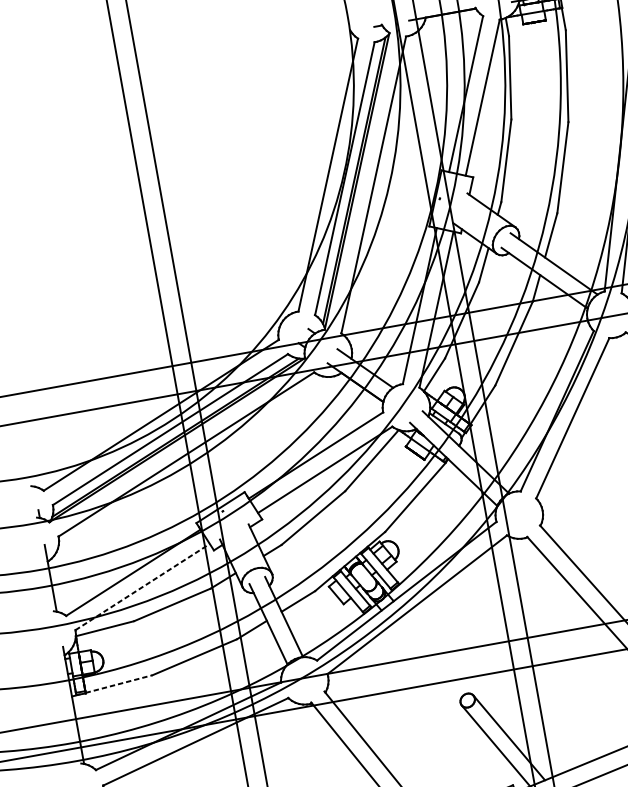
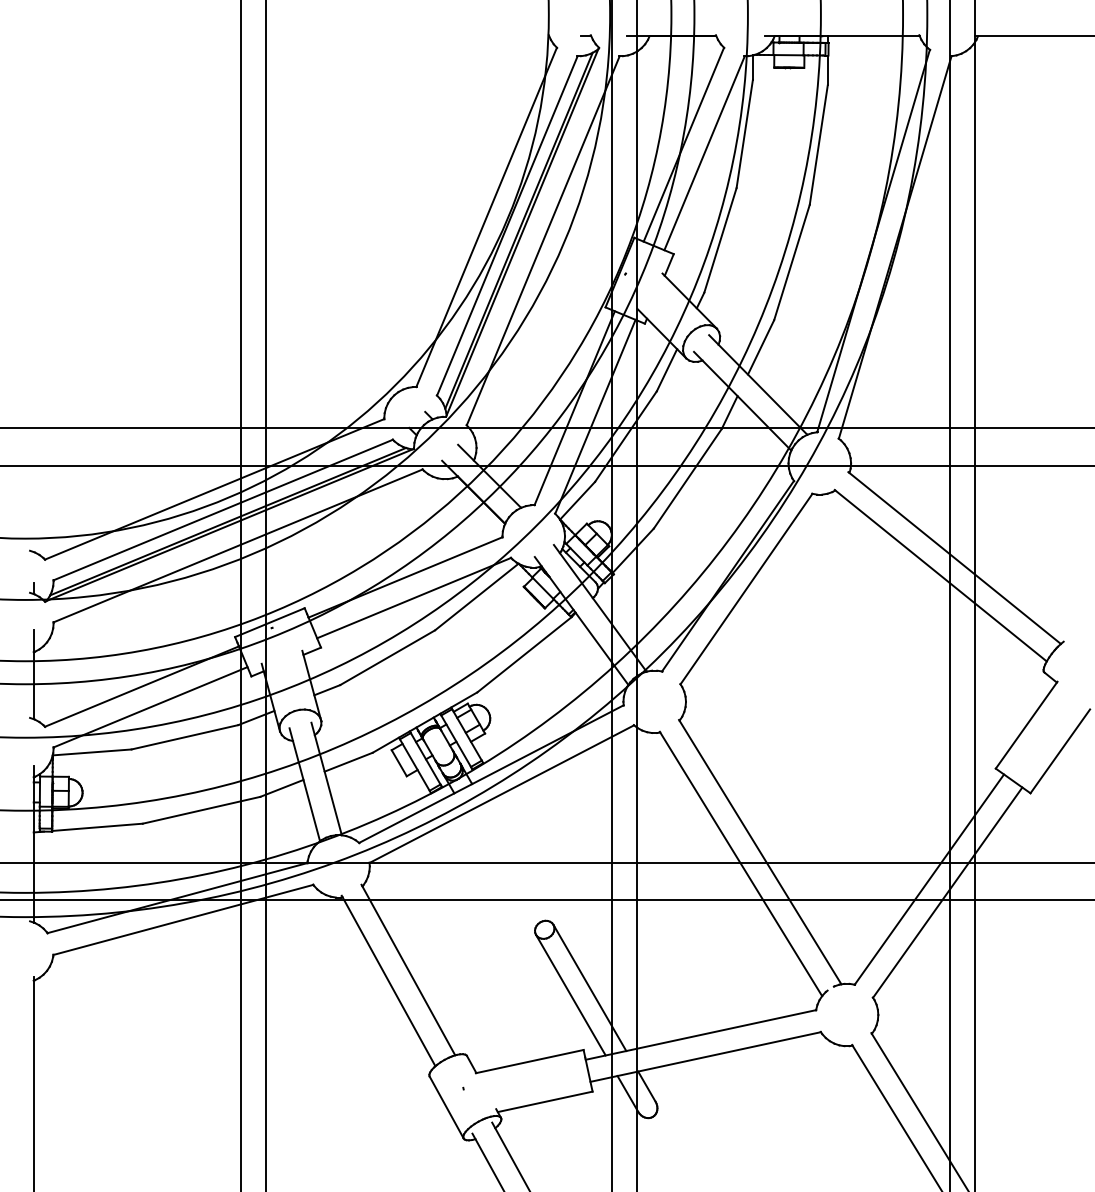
line: (142, 587) -> (150, 707), dashed -> solid
line: (119, 684) -> (97, 827), dashed -> solid

